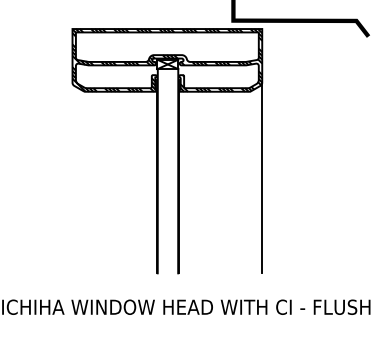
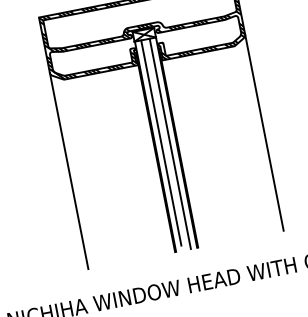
line: (163, 168) -> (160, 142), added
line: (172, 171) -> (170, 144), added
line: (72, 177) -> (68, 170), added

